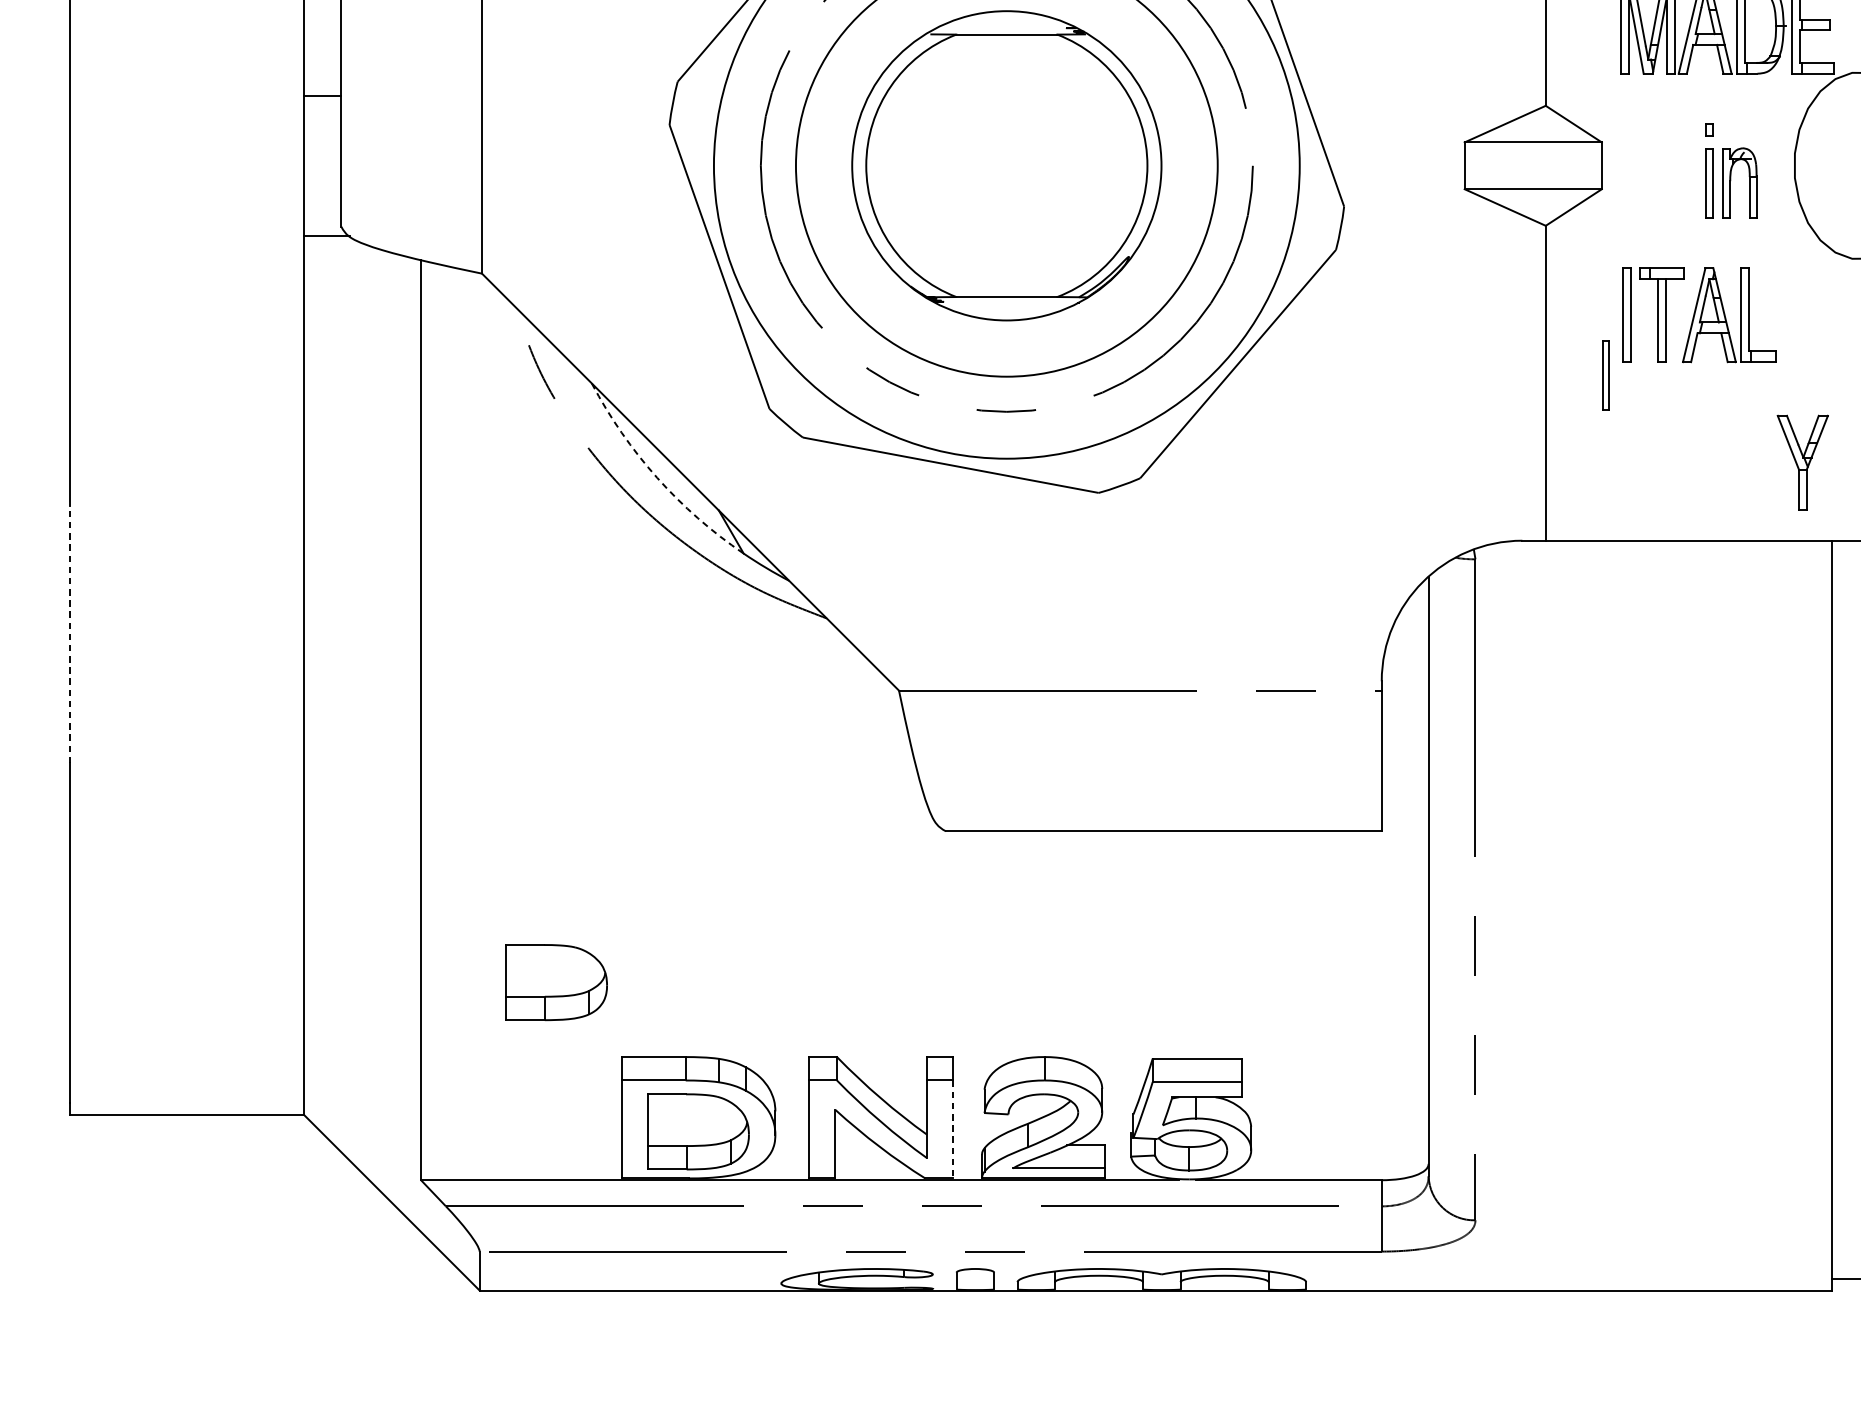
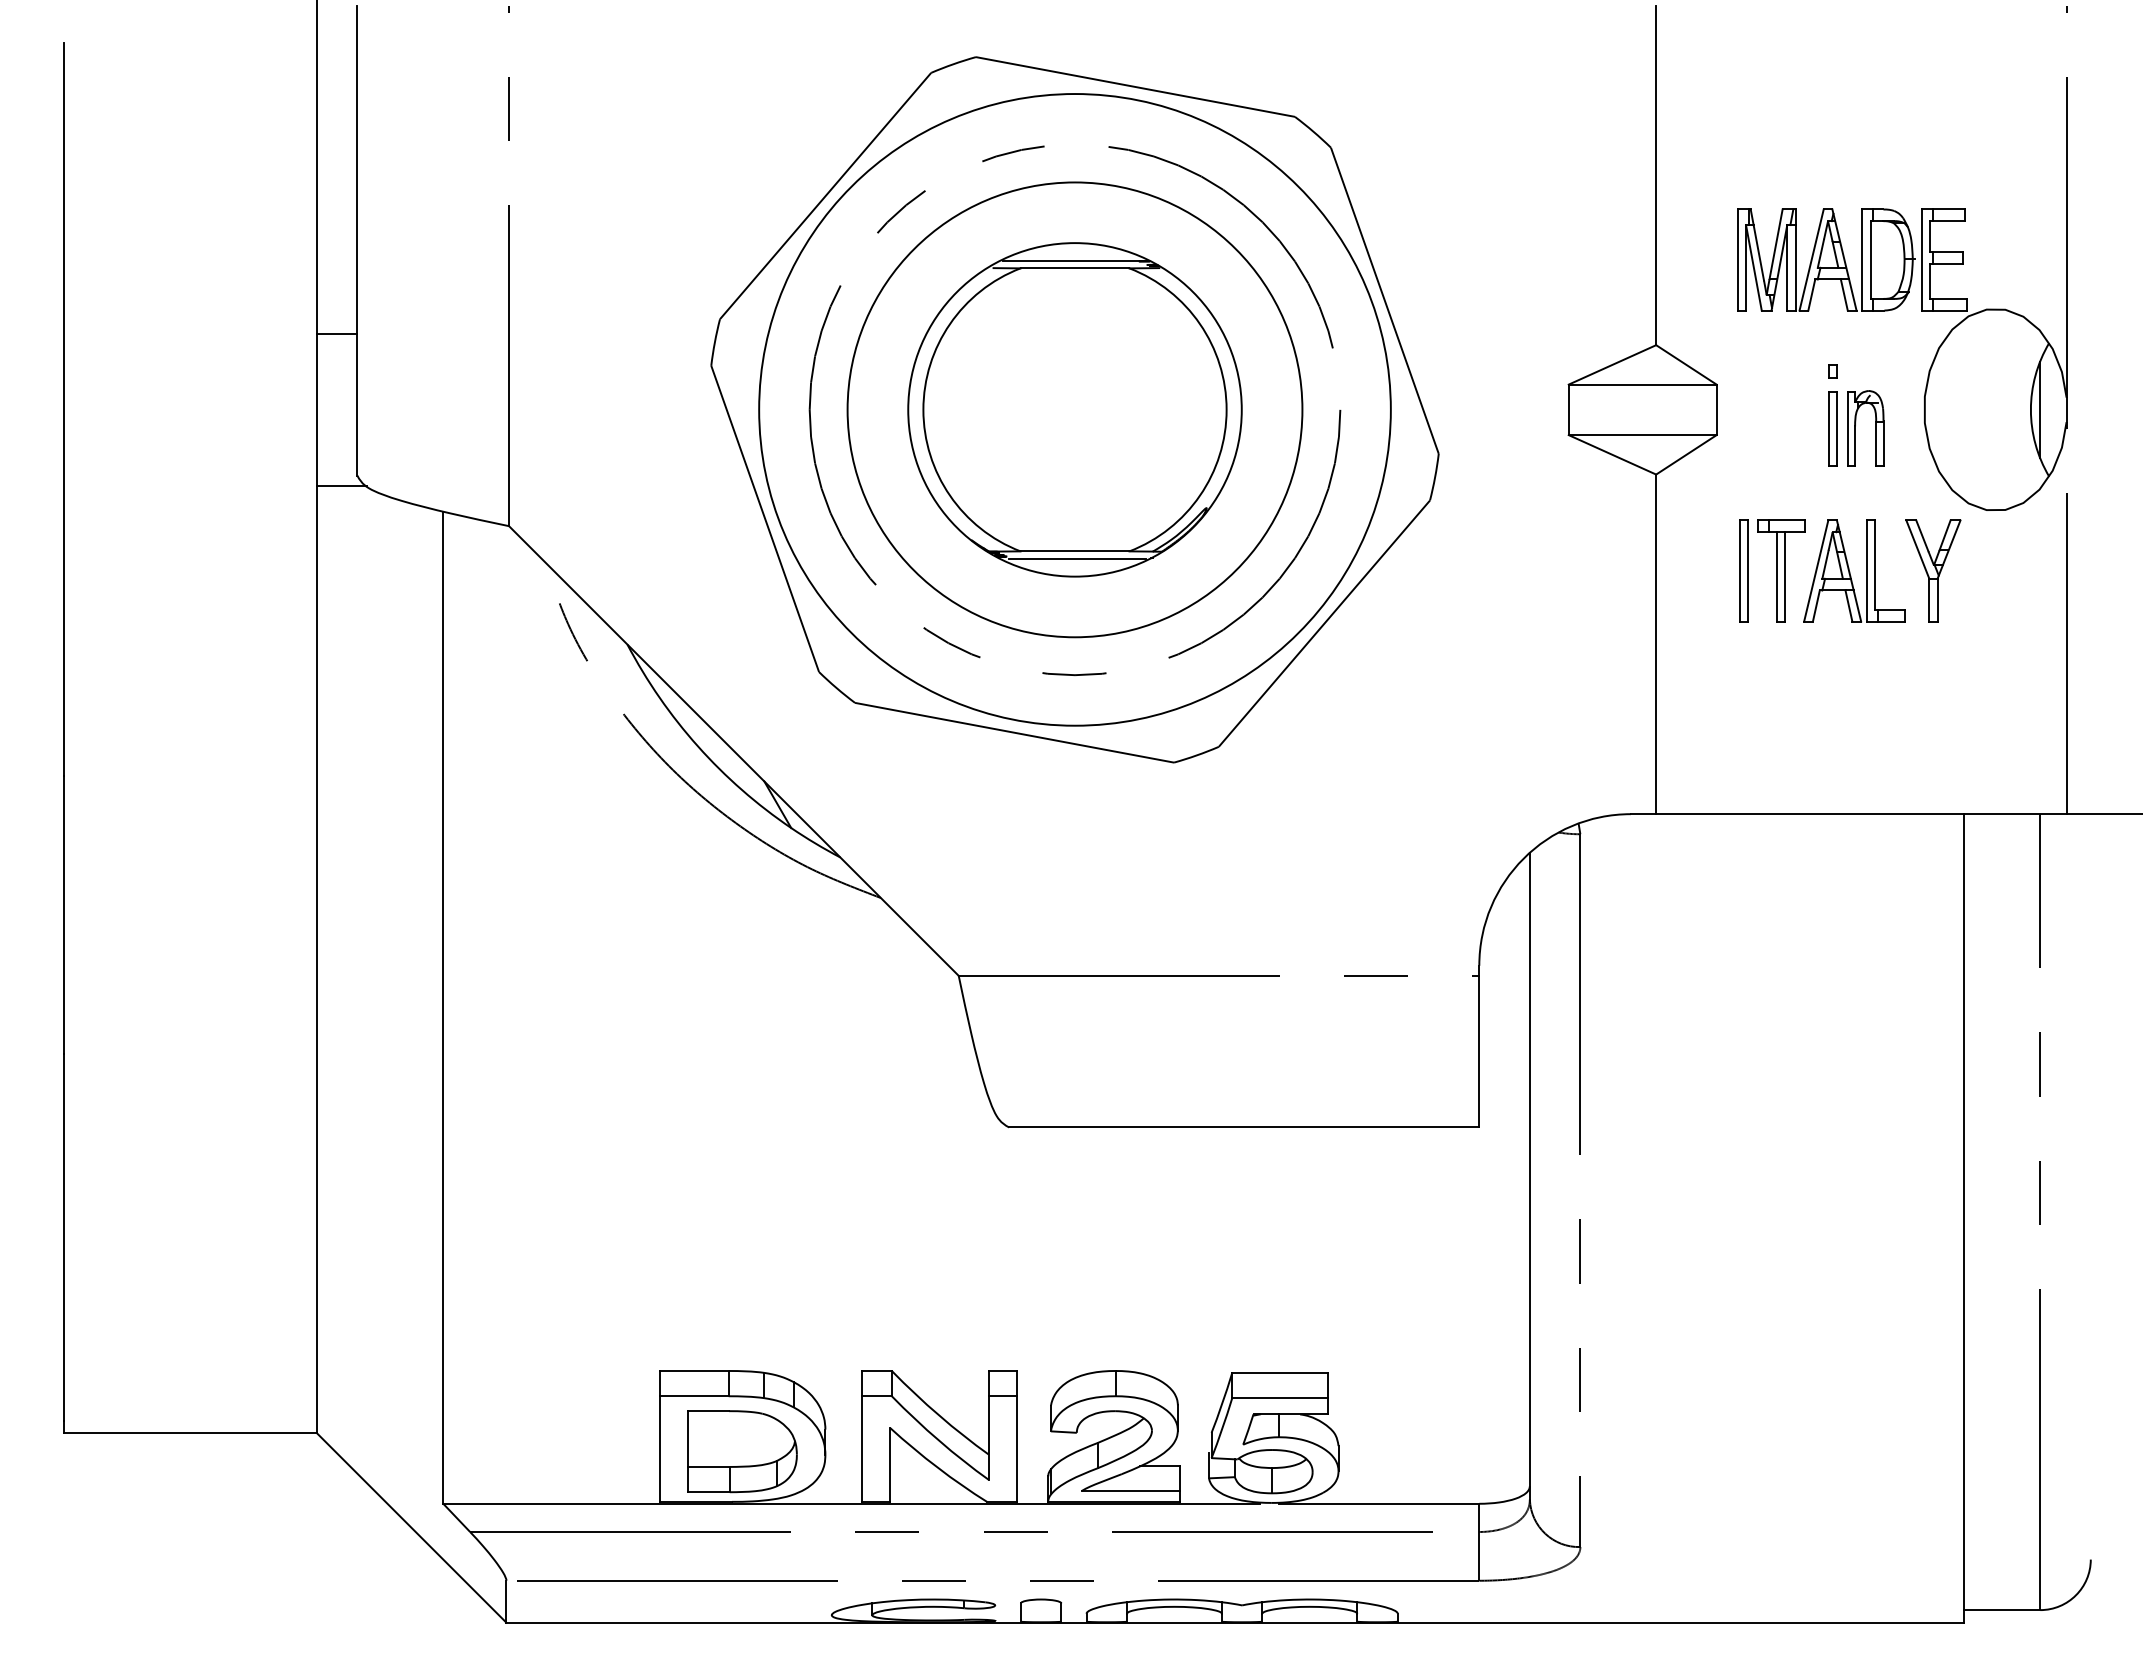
line: (1003, 27) -> (1071, 260), added
line: (1009, 303) -> (1077, 558), added
part: (1605, 375) -> (1720, 635), removed
part: (1802, 462) -> (1933, 570), moved
arc: (657, 477) -> (698, 746), dashed -> solid
line: (69, 634) -> (64, 915), dashed -> solid
part: (556, 982) -> (589, 1290), removed
line: (953, 1129) -> (1017, 1449), dashed -> solid

